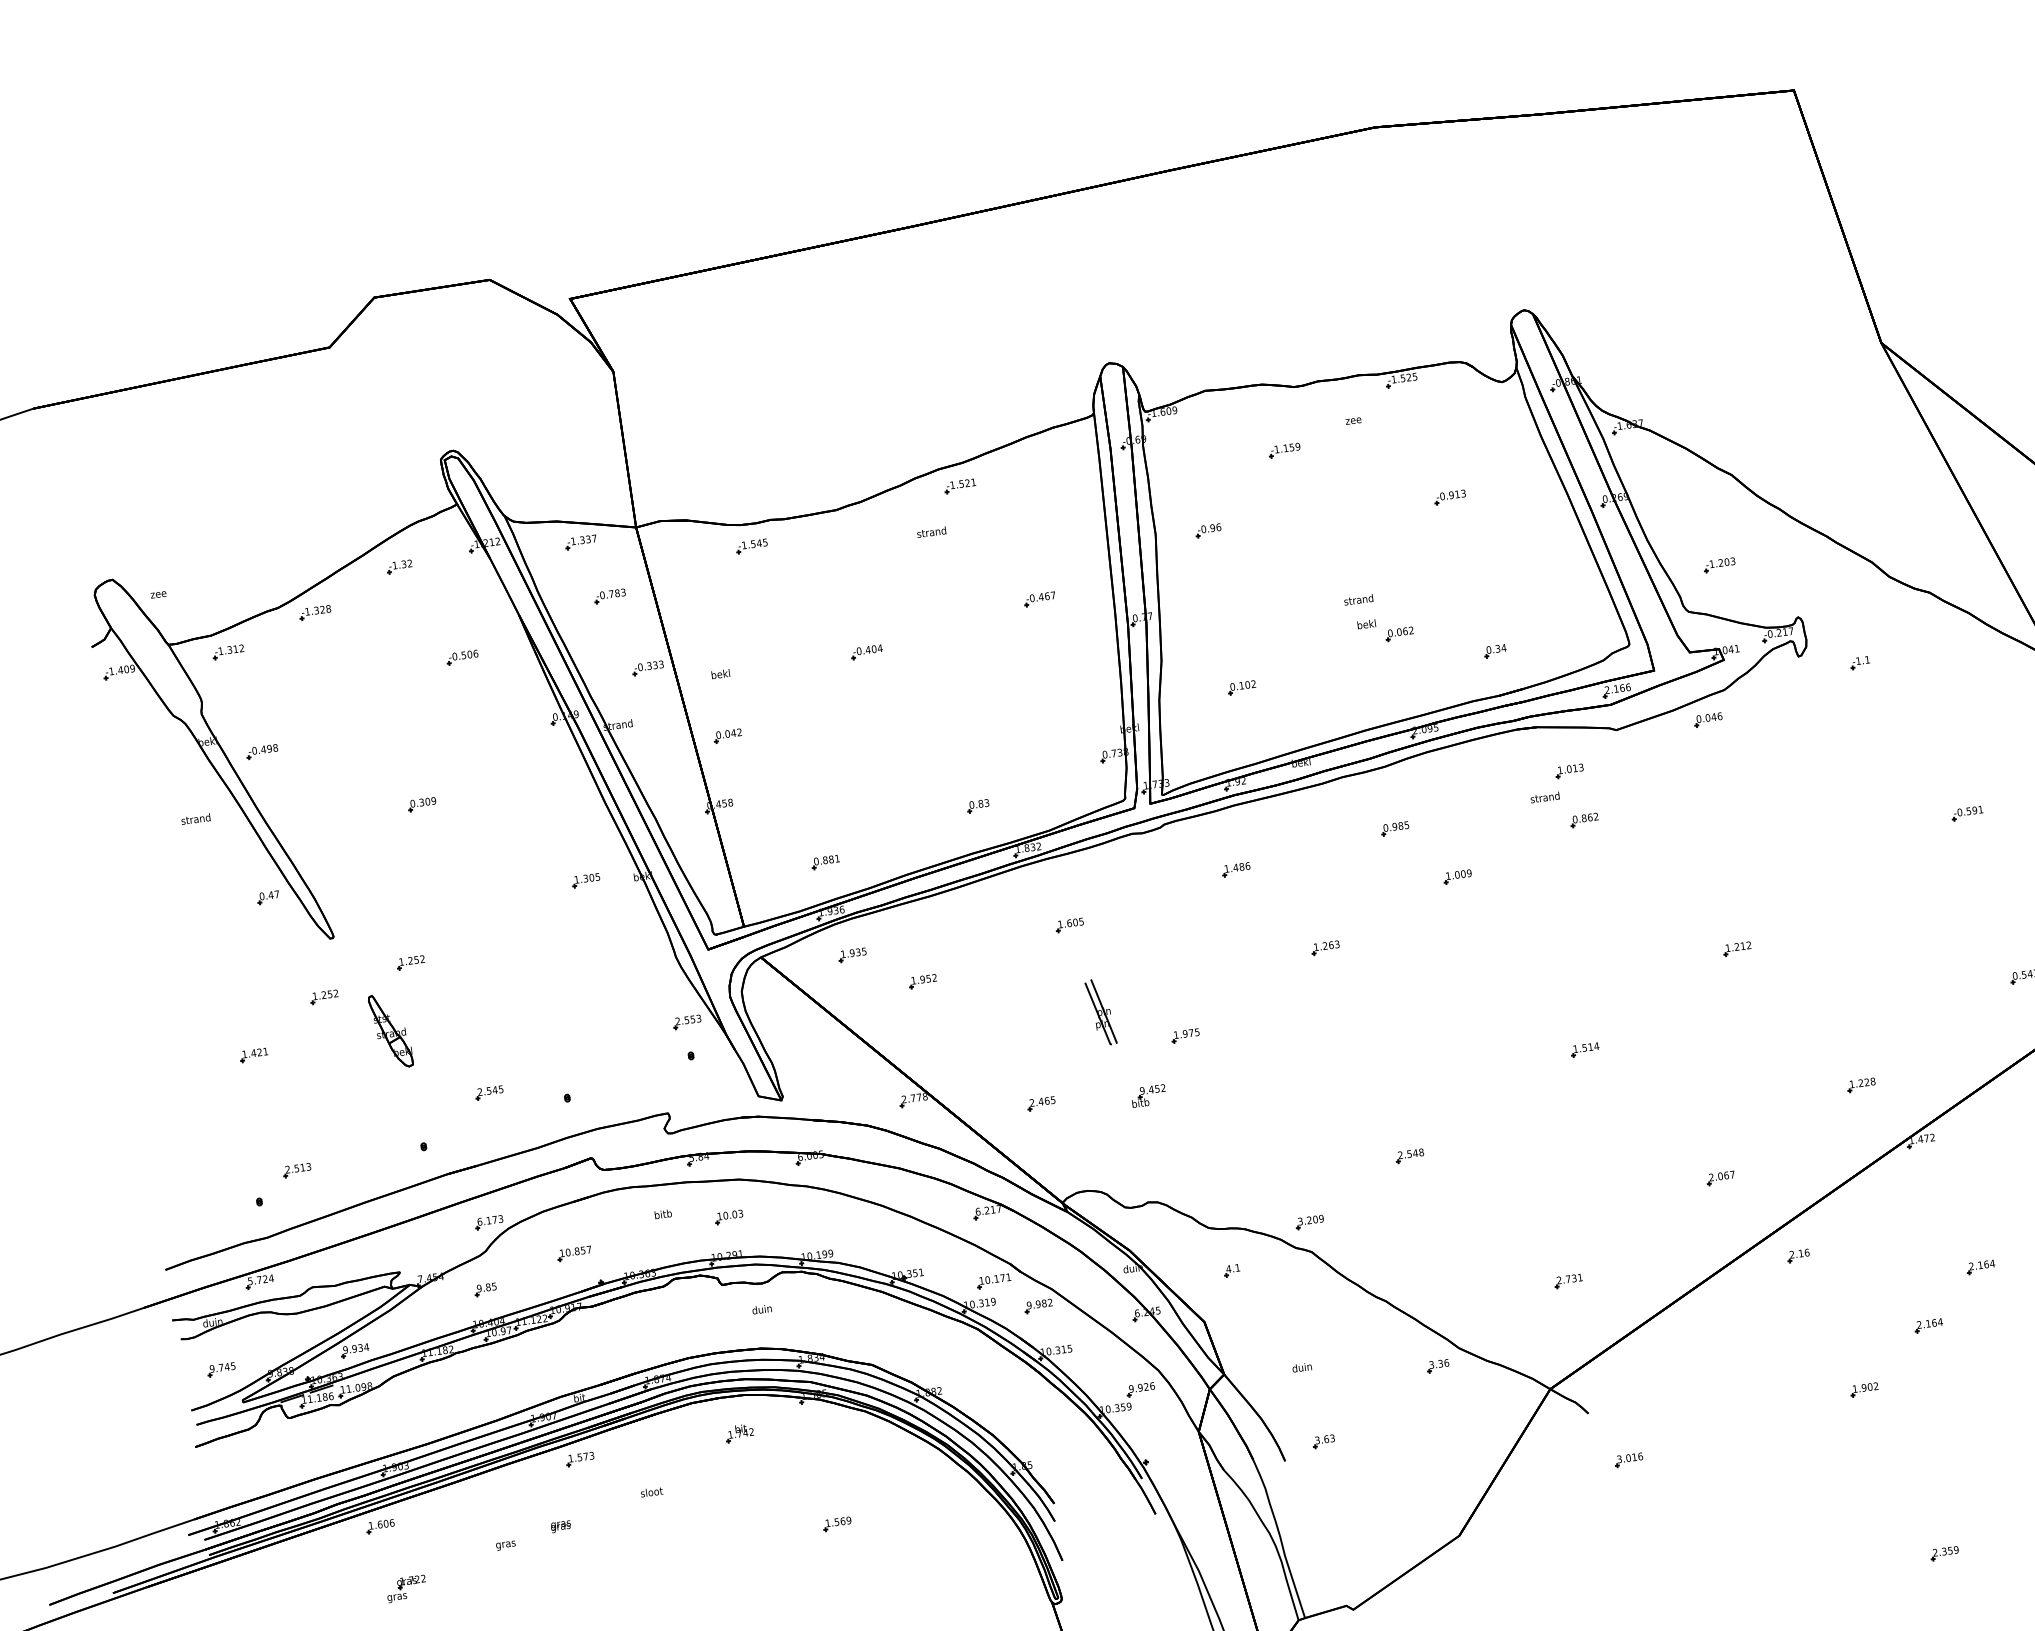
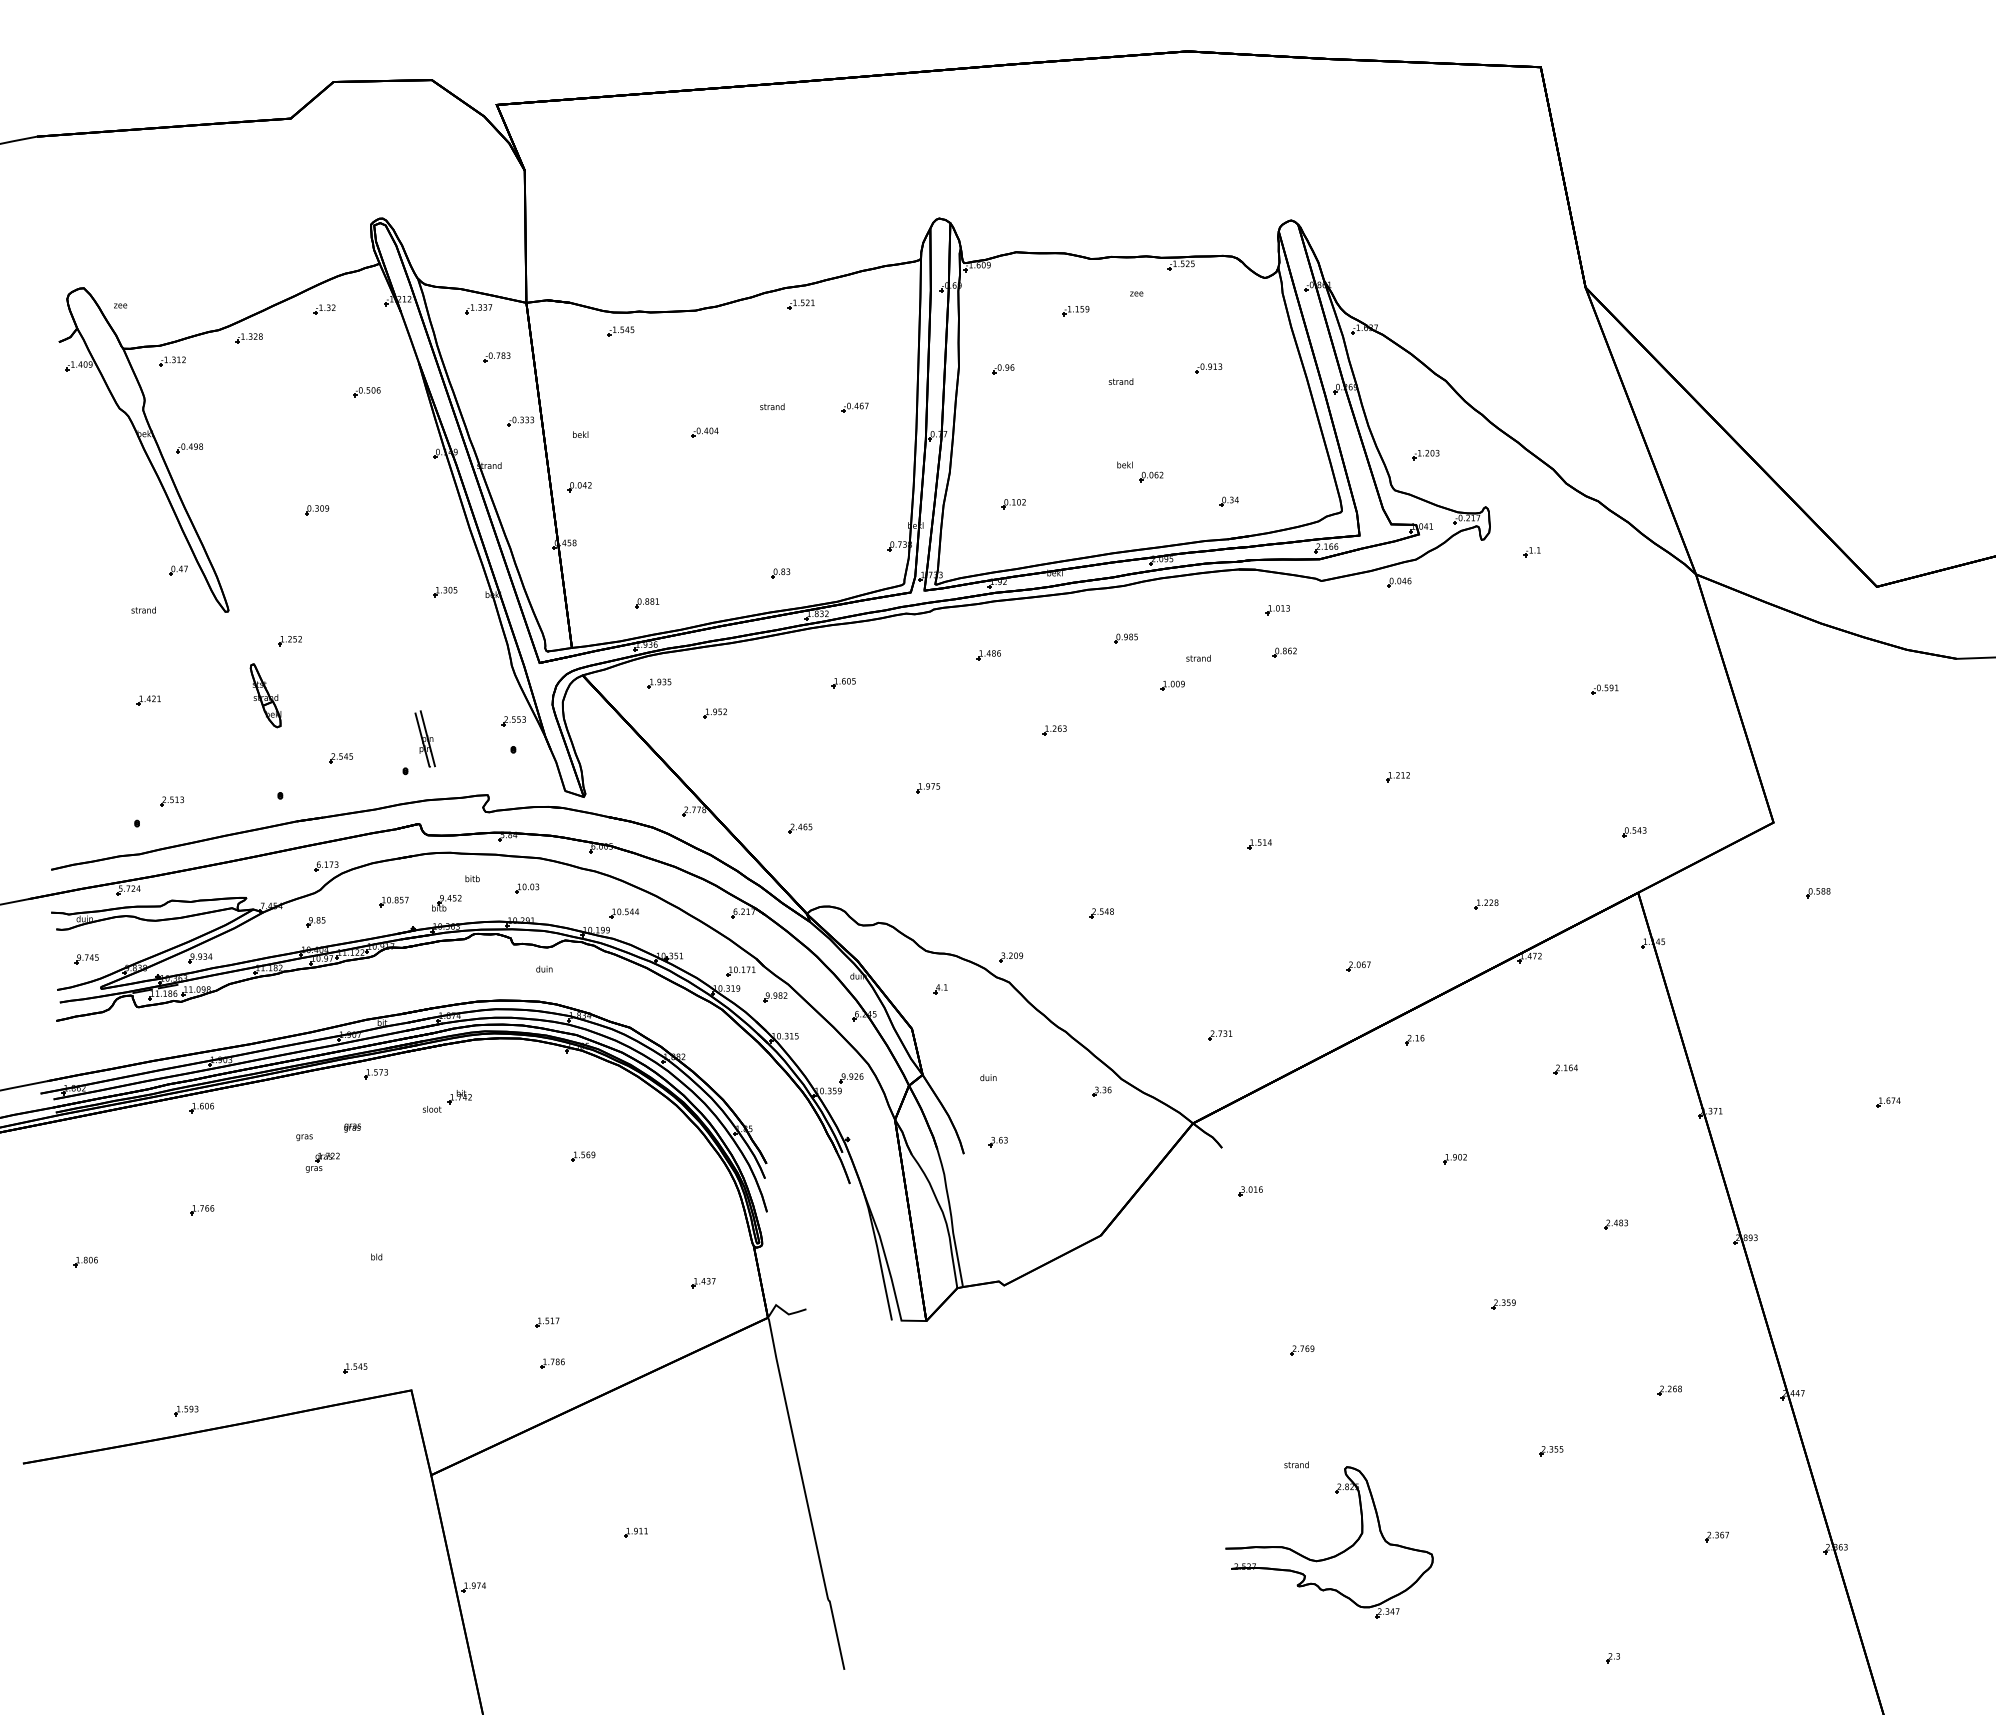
text: (931, 531) -> (772, 406), moved
text: (1357, 599) -> (1120, 381), moved
text: (1545, 797) -> (1198, 658), moved
text: (195, 818) -> (143, 609), moved
part: (323, 997) -> (213, 660), removed
part: (1100, 1011) -> (424, 738), moved
part: (1148, 1096) -> (446, 903), moved
part: (846, 1231) -> (623, 913), added
part: (1928, 1325) -> (1515, 1112), removed
part: (739, 1433) -> (459, 1097), moved
part: (406, 1588) -> (322, 1162), moved

